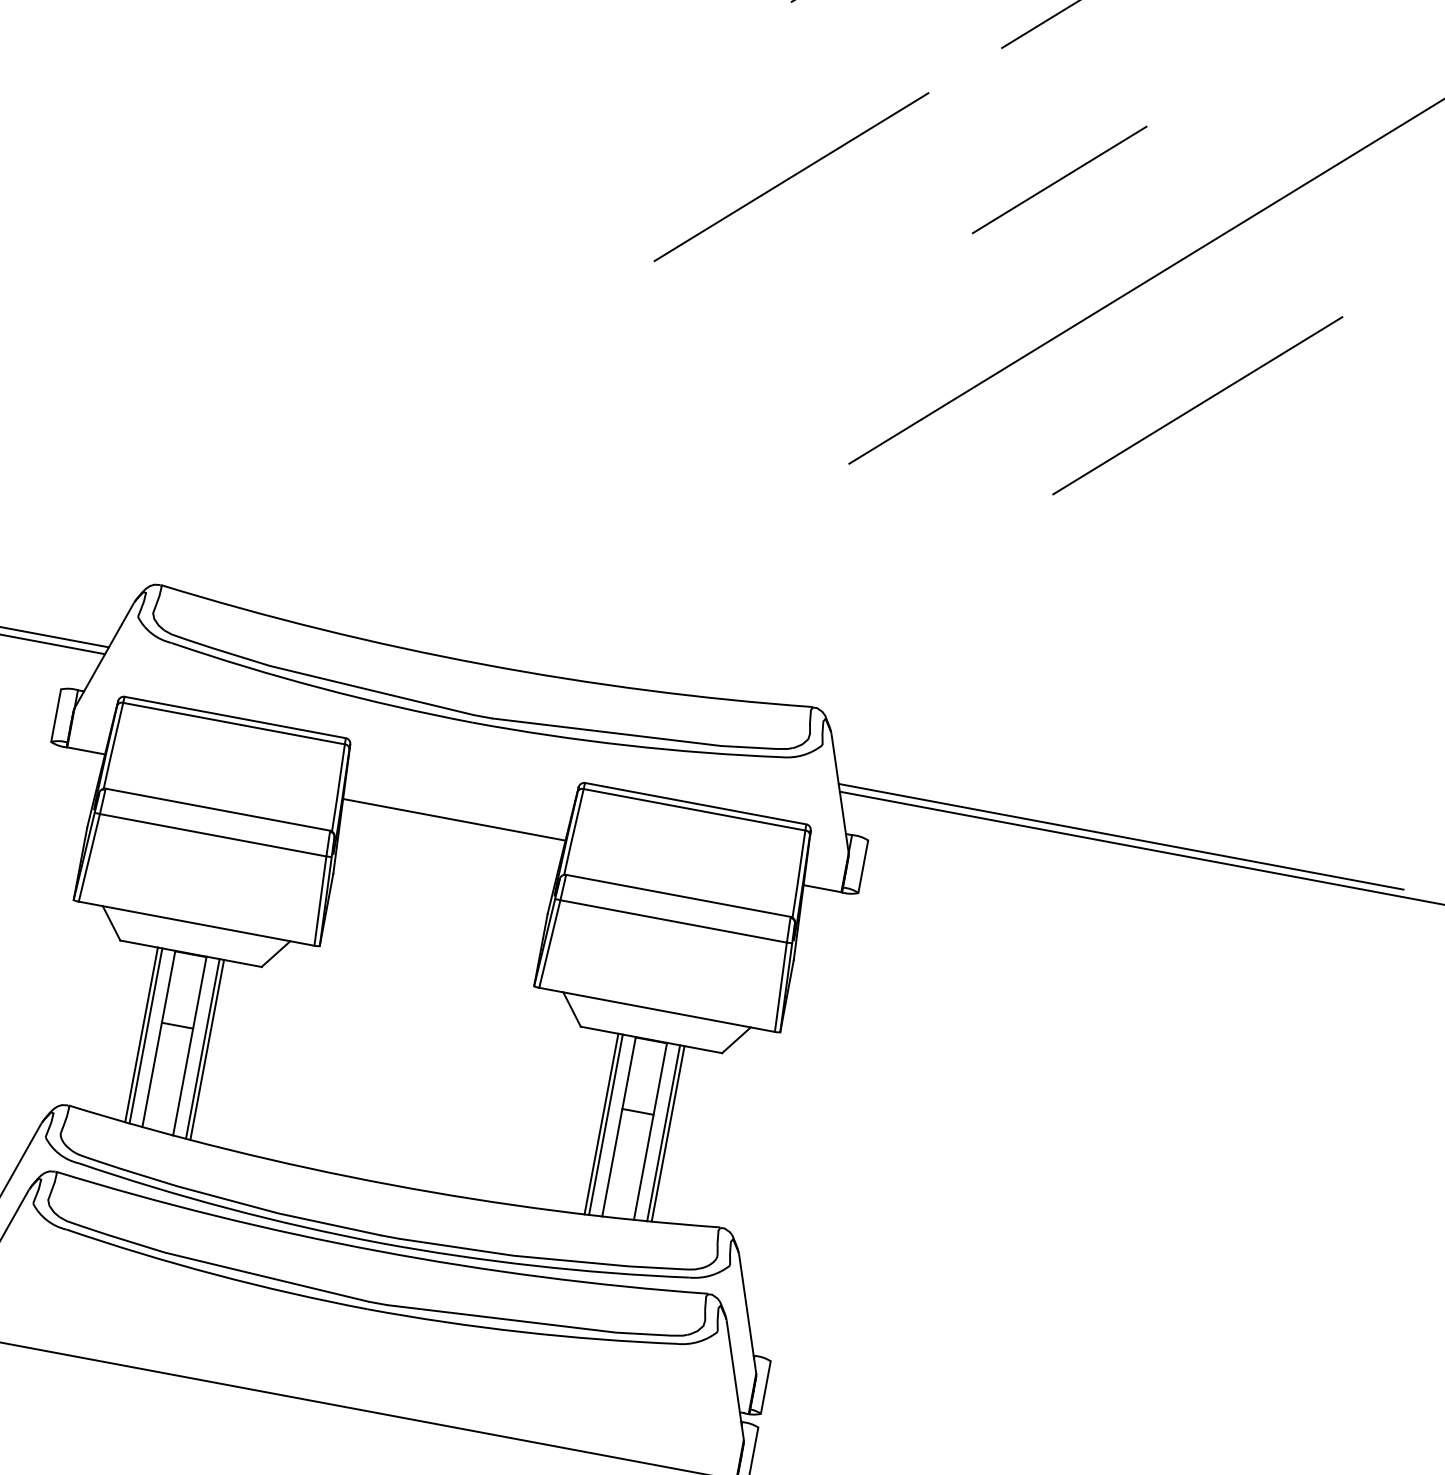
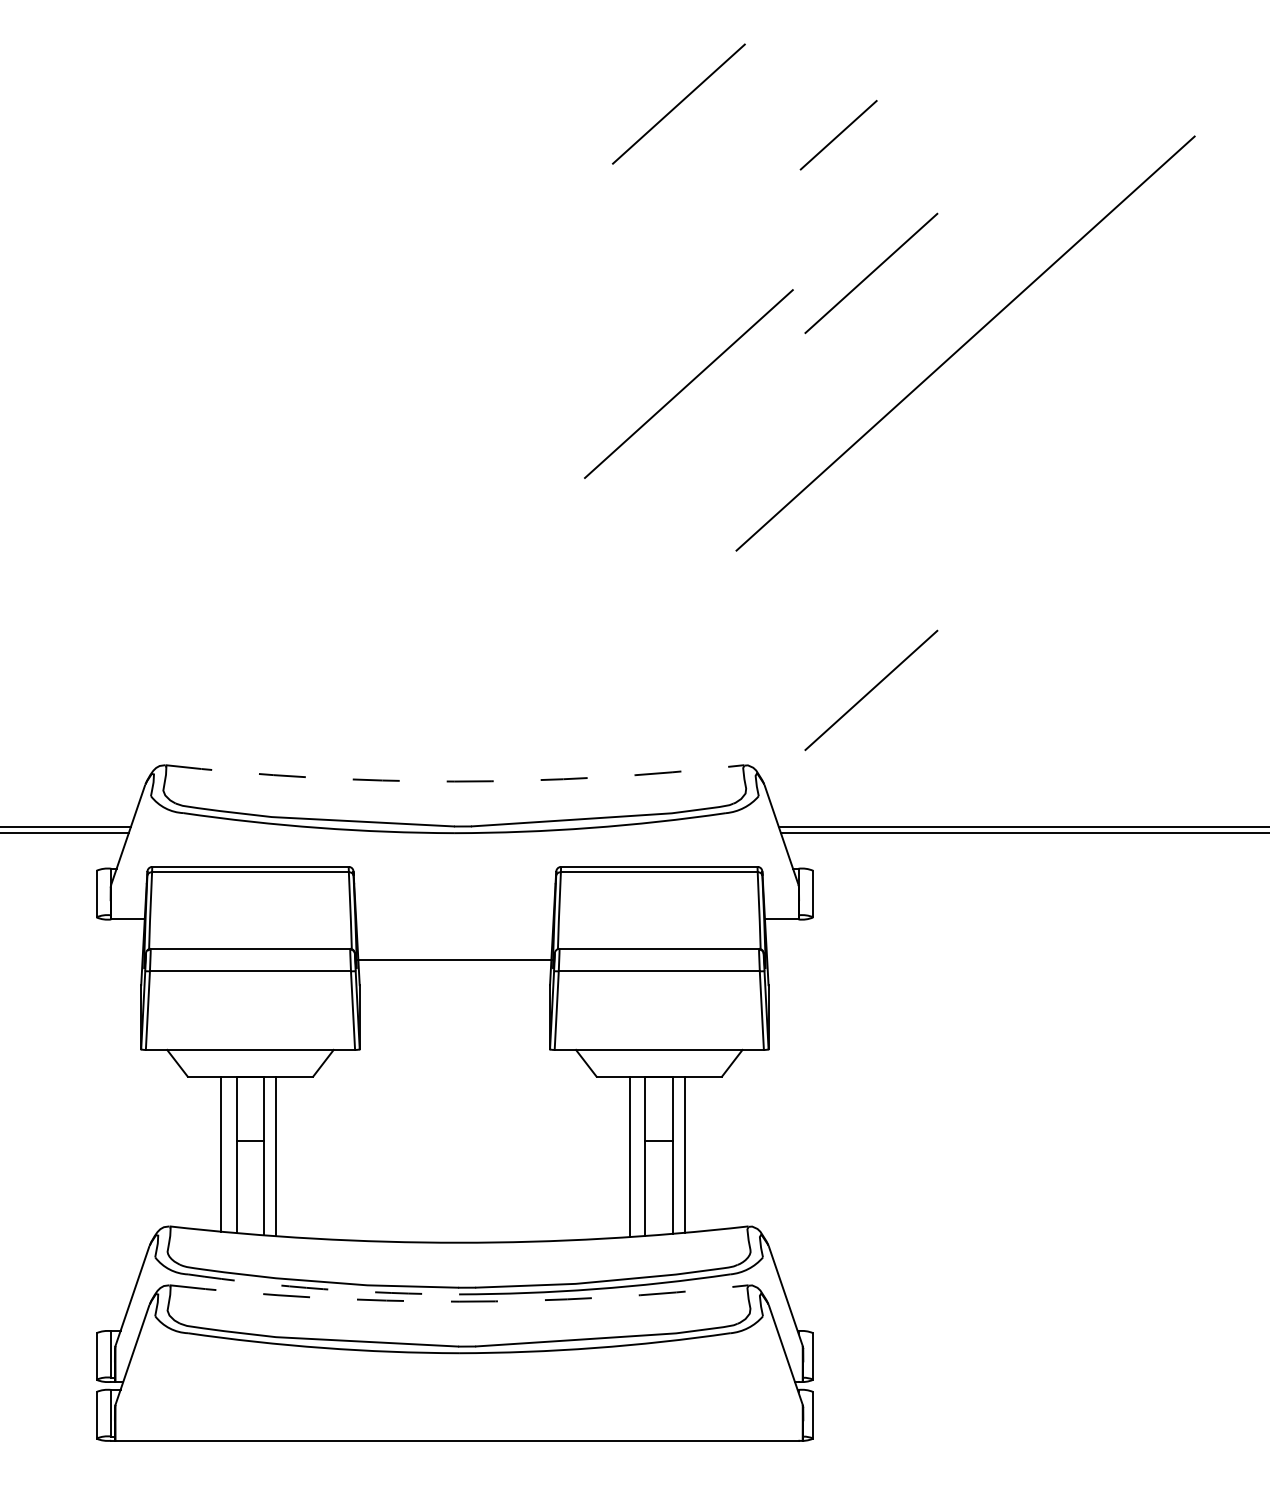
line: (791, 176) -> (688, 383), moved
line: (1197, 405) -> (1025, 444), removed
line: (971, 649) -> (871, 690), added
arc: (483, 664) -> (454, 781), solid -> dashed
line: (453, 819) -> (454, 960), moved
line: (146, 1036) -> (225, 1154), removed
line: (206, 1049) -> (279, 1156), removed
line: (605, 1124) -> (633, 1156), removed
line: (667, 1133) -> (688, 1154), removed
arc: (228, 1208) -> (323, 1289), solid -> dashed
arc: (379, 1251) -> (459, 1301), solid -> dashed

